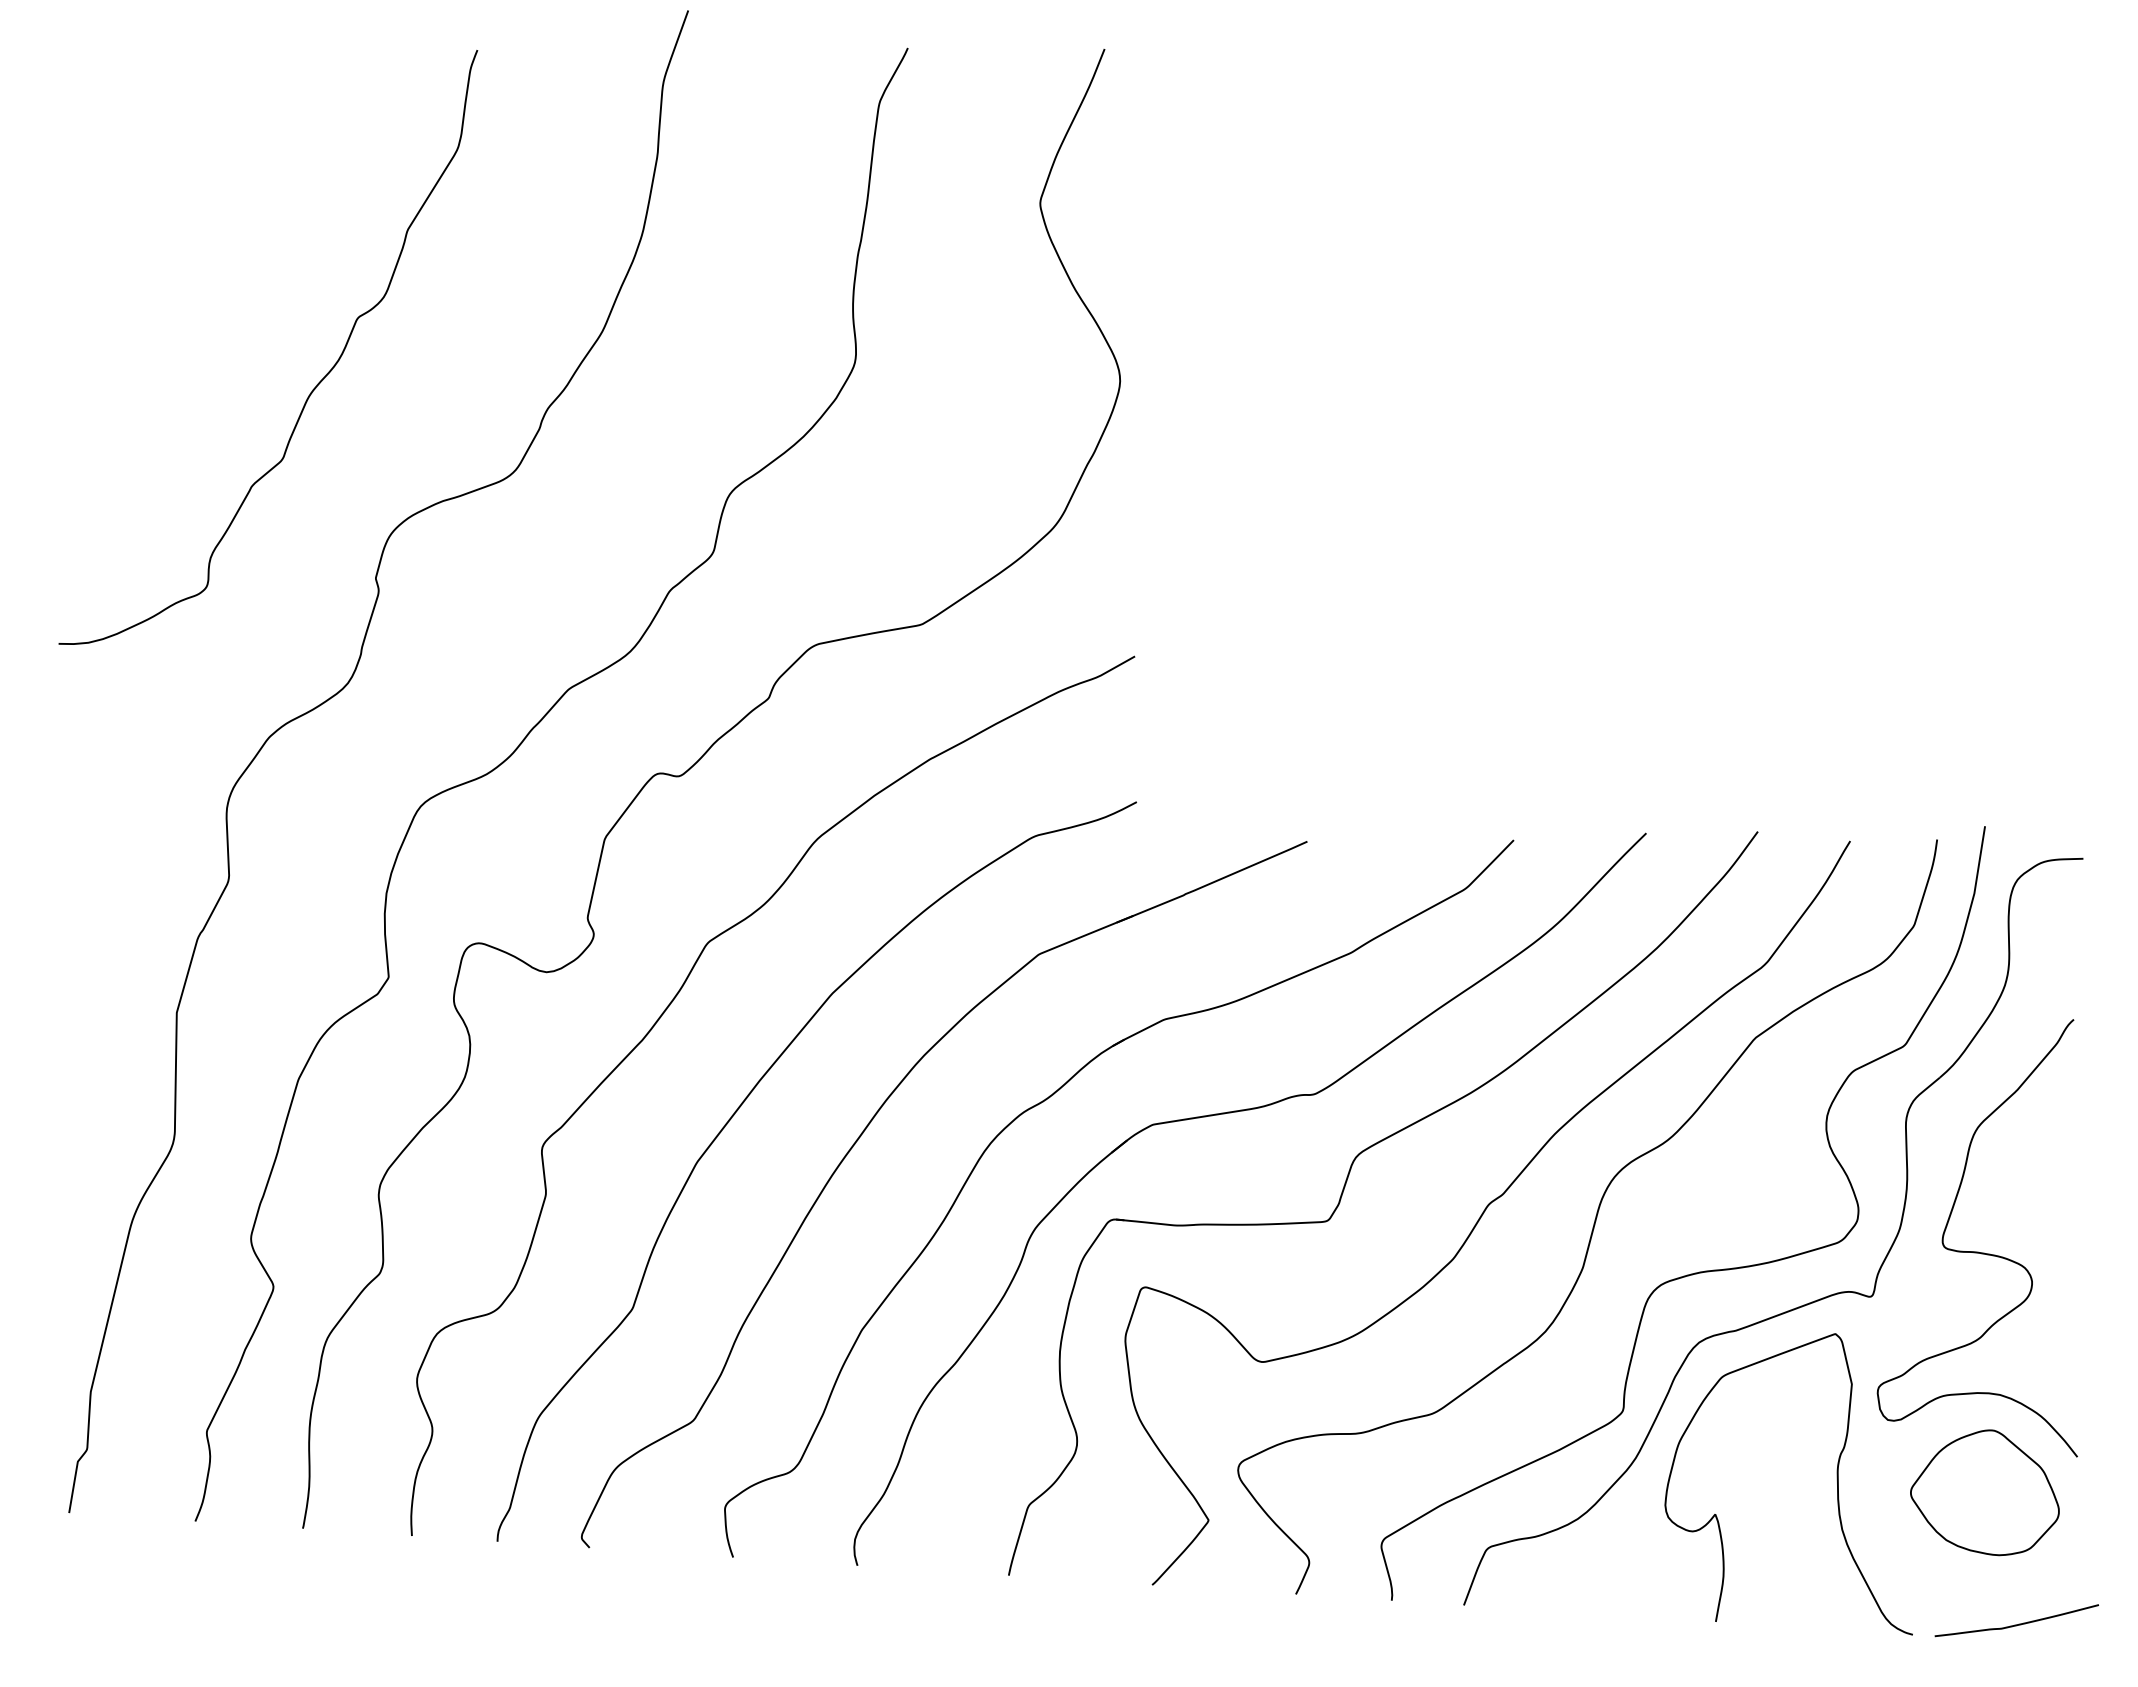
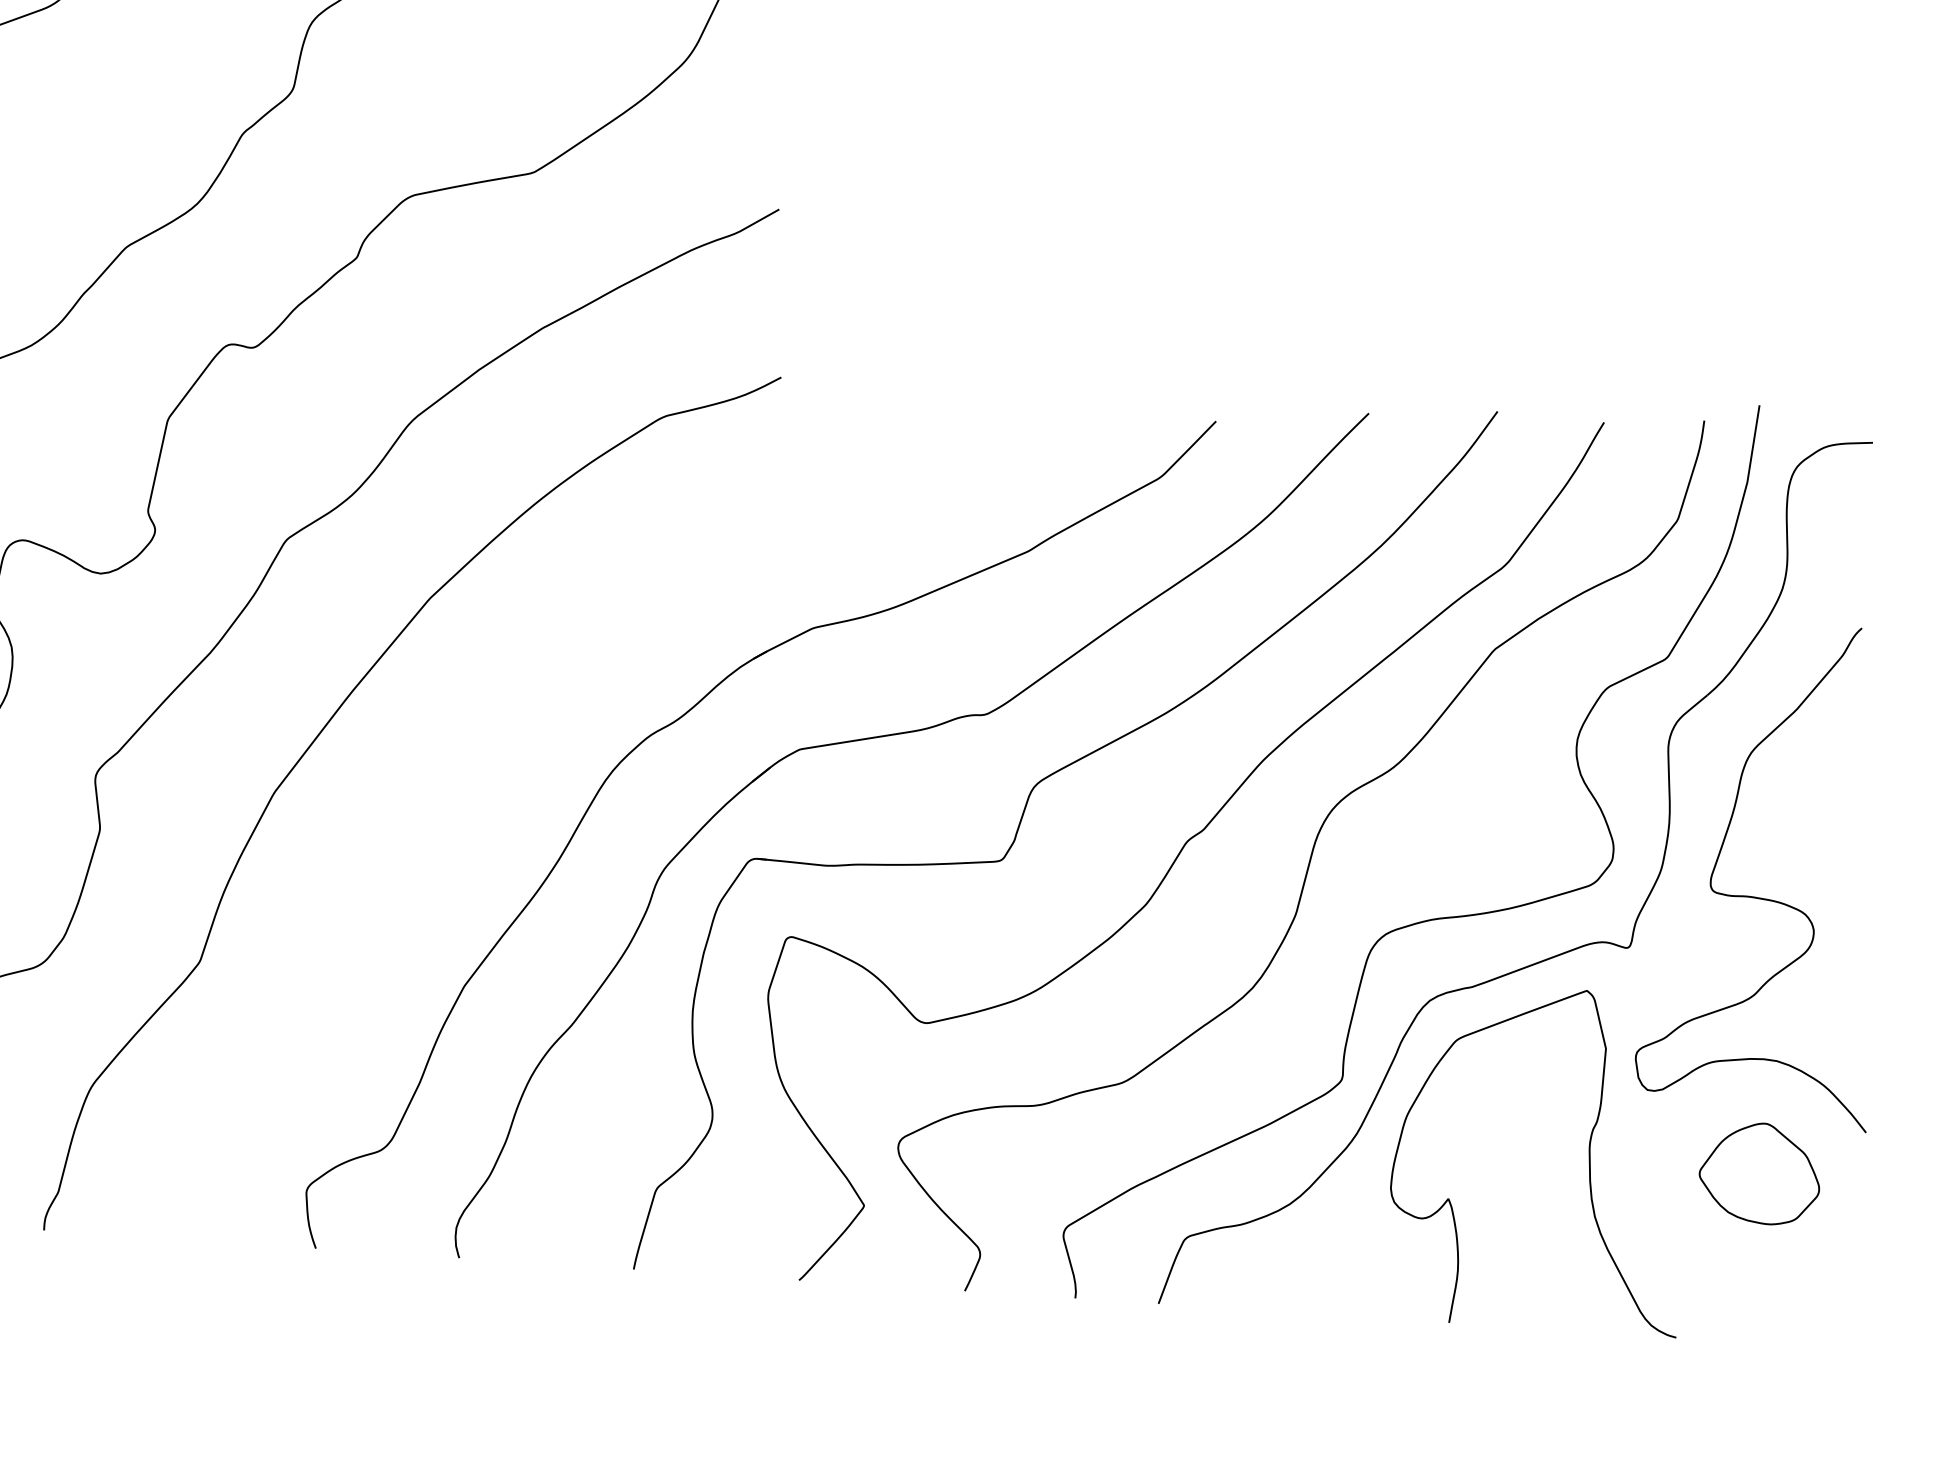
part: (861, 1136) -> (463, 763), removed
part: (1984, 1492) -> (1758, 1173), size x0.7
curve: (2016, 1624) -> (1795, 1325), removed

